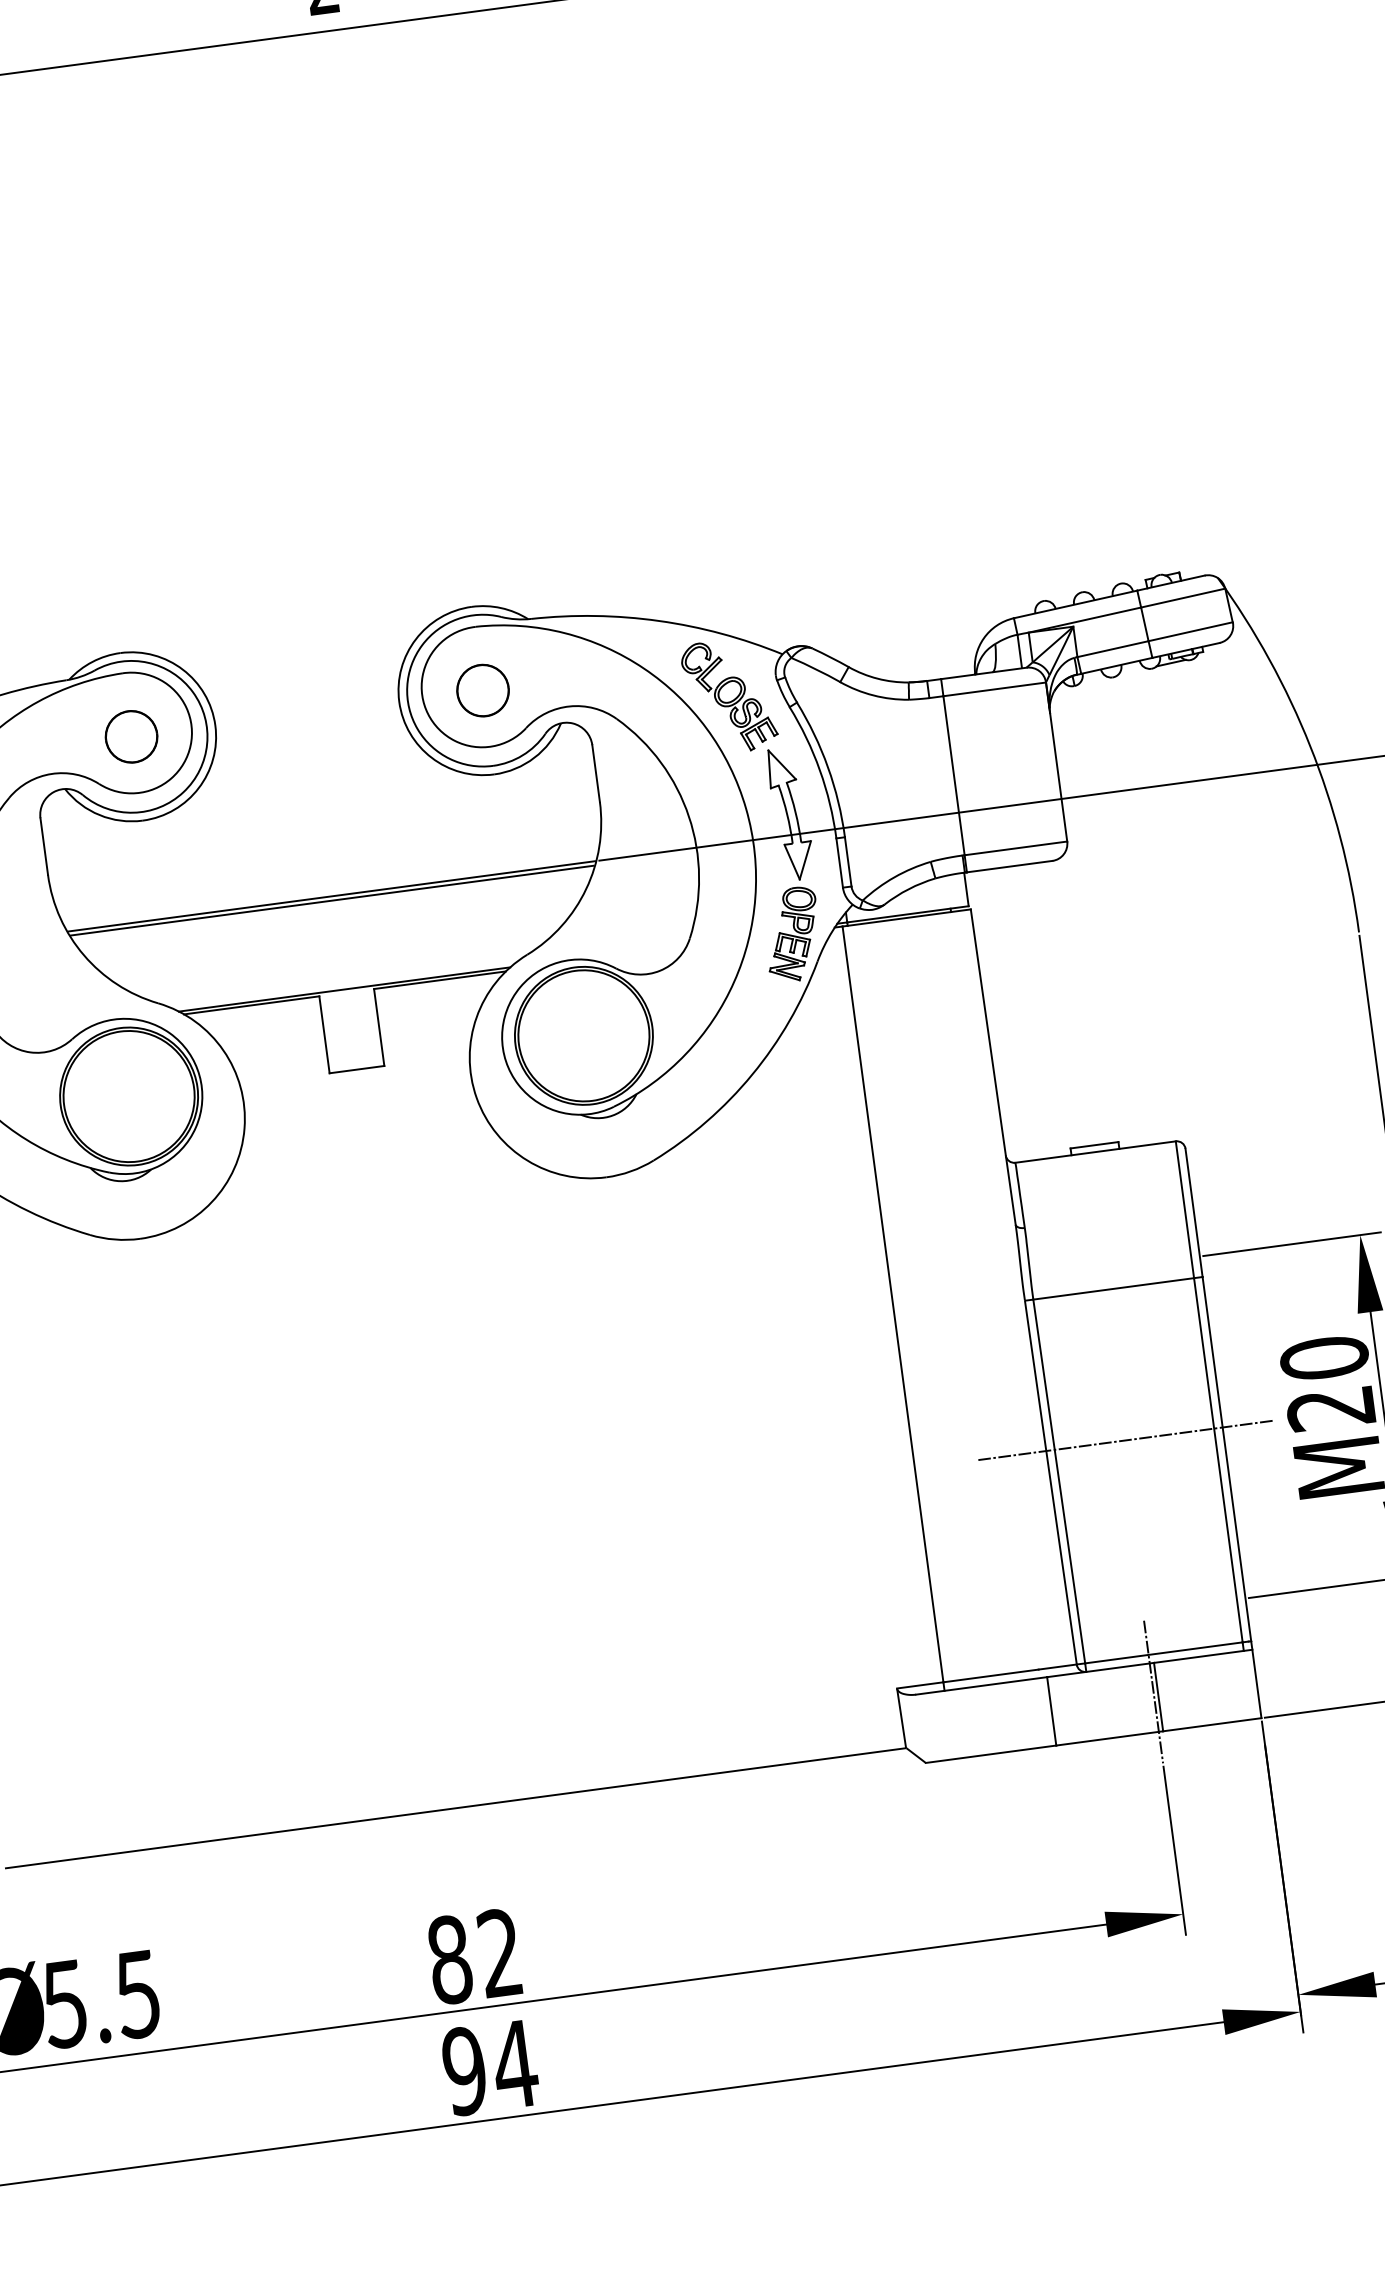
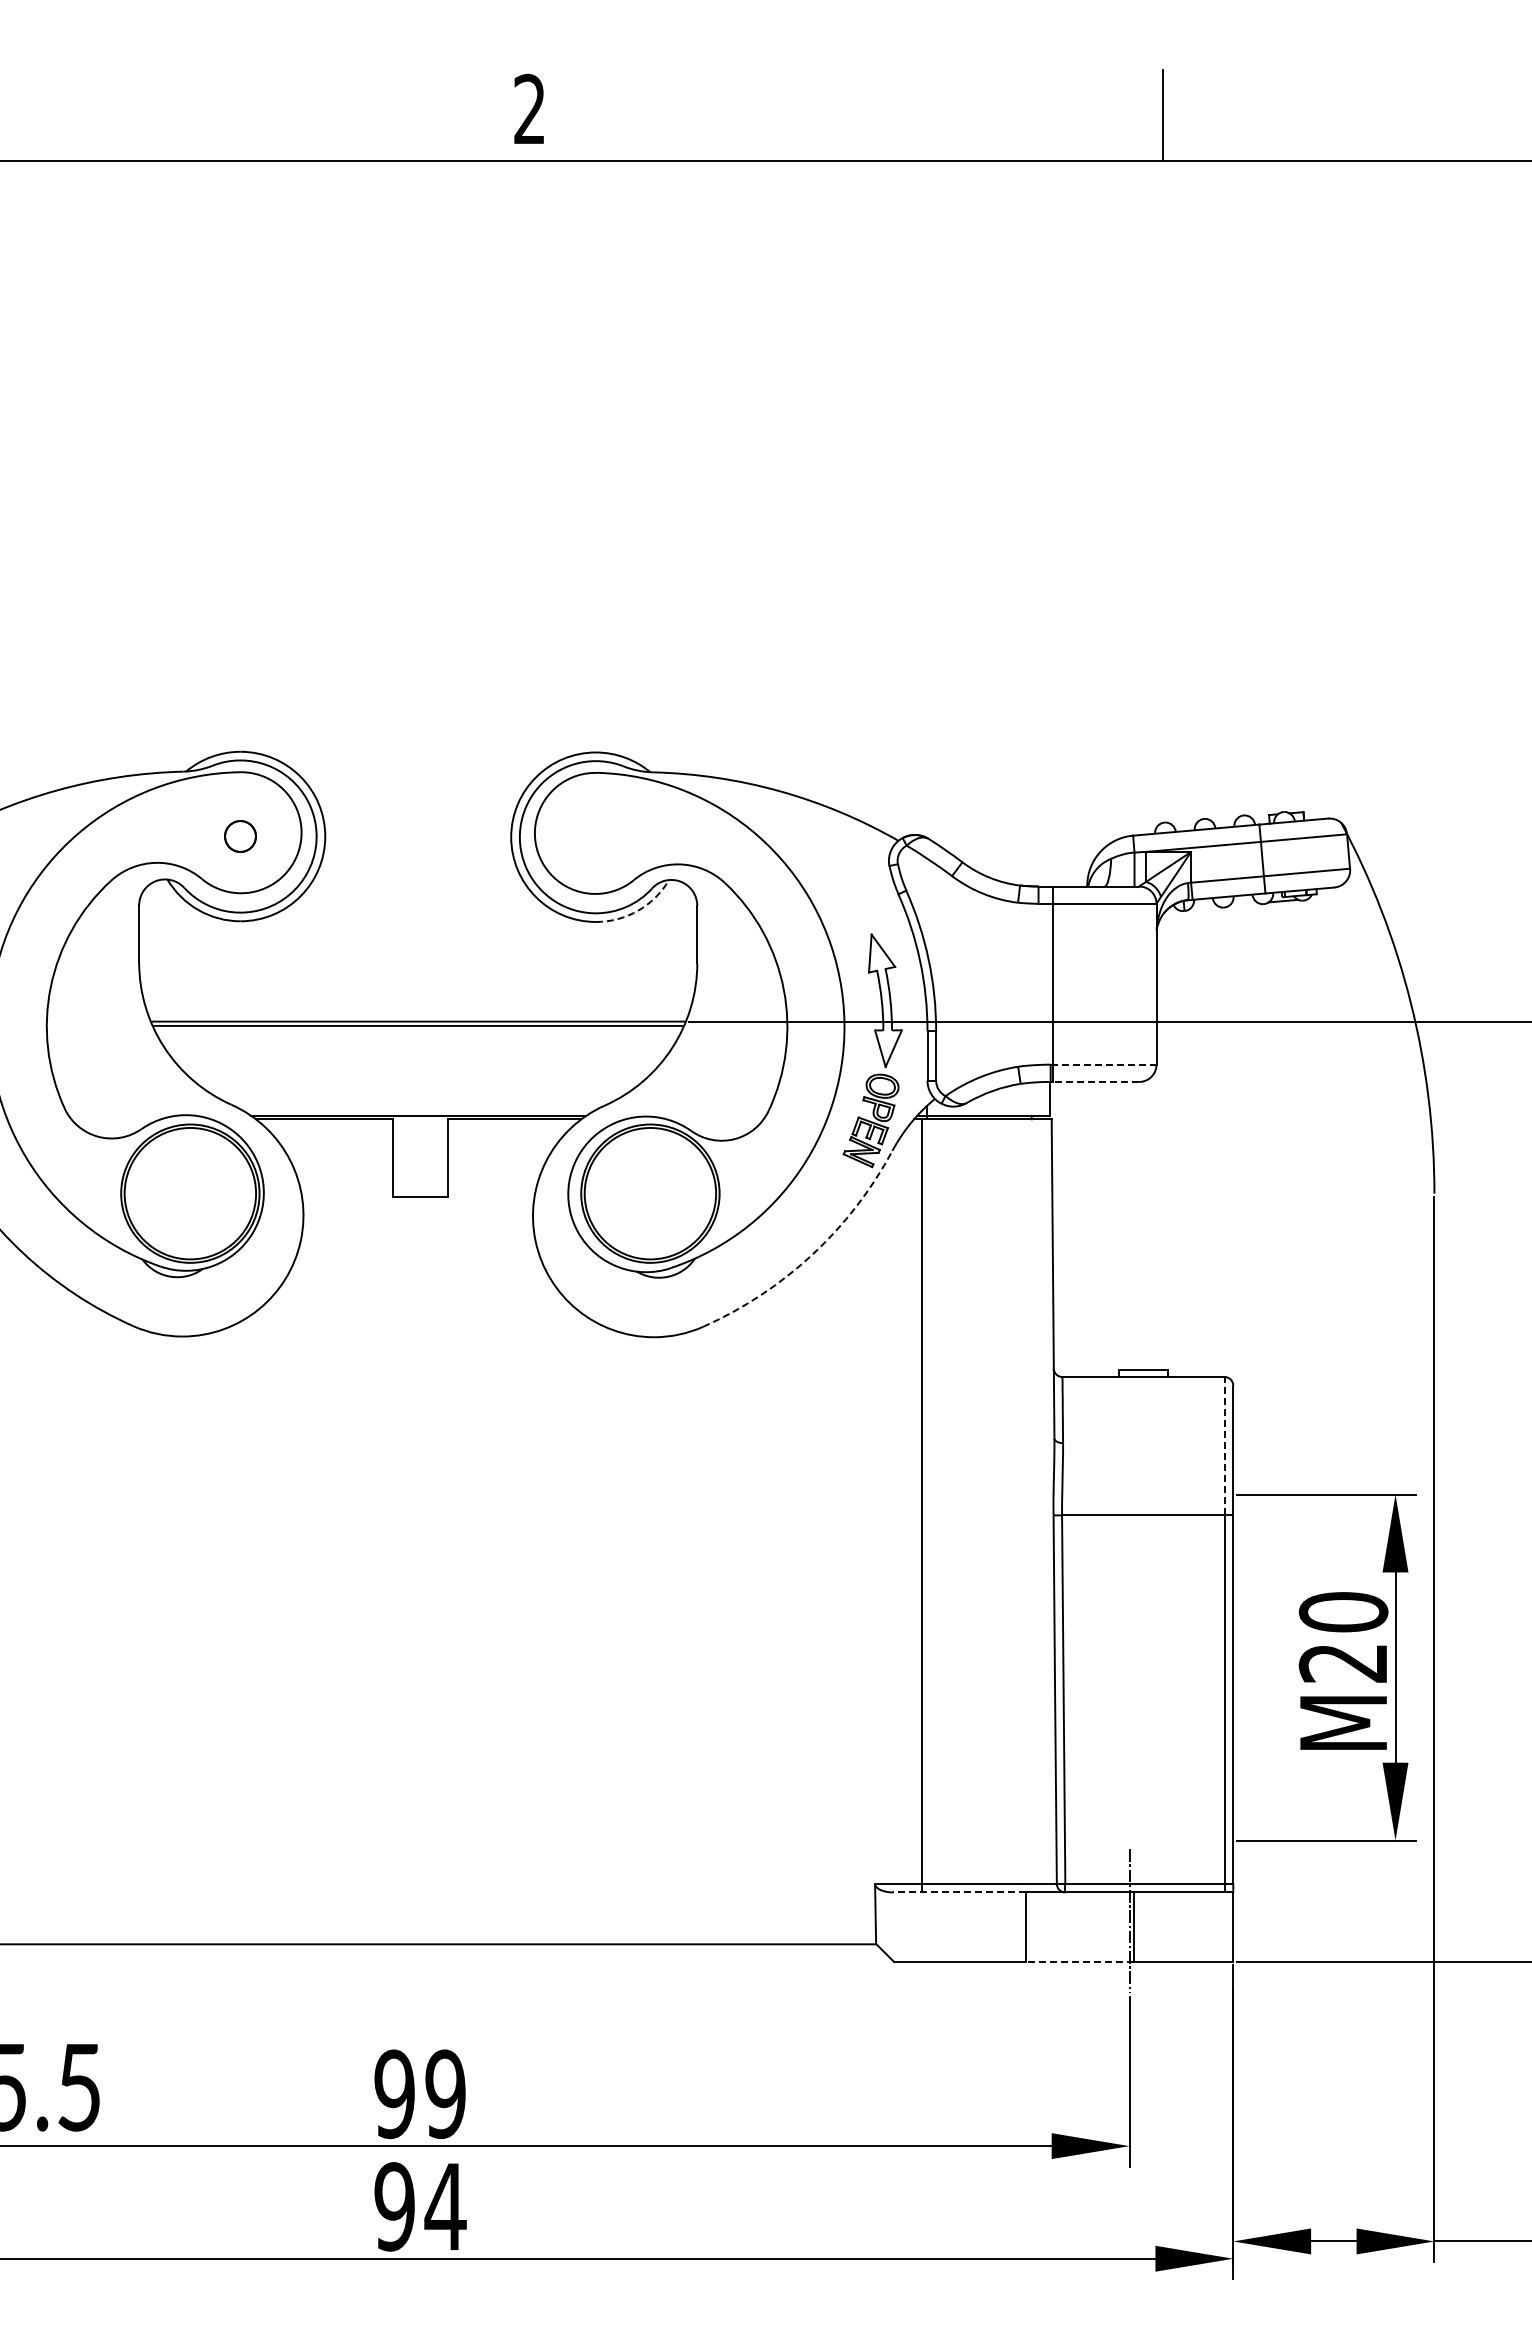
part: (482, 689) -> (595, 836), removed
part: (728, 696) -> (839, 875), removed
part: (131, 736) -> (240, 836), size x0.6
arc: (534, 757) -> (638, 910), solid -> dashed
line: (1015, 848) -> (1104, 1064), solid -> dashed
line: (1009, 866) -> (1095, 1081), solid -> dashed
arc: (752, 1074) -> (812, 1254), solid -> dashed
line: (1184, 1209) -> (1224, 1445), solid -> dashed
line: (1125, 1440) -> (1134, 1667), removed
line: (981, 1685) -> (959, 1892), solid -> dashed
line: (1109, 1738) -> (1079, 1961), solid -> dashed
text: (474, 1956) -> (419, 2094), 82 -> 99

